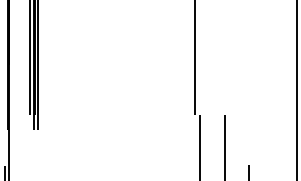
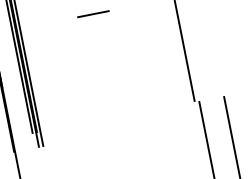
line: (112, 9) -> (93, 14), added

